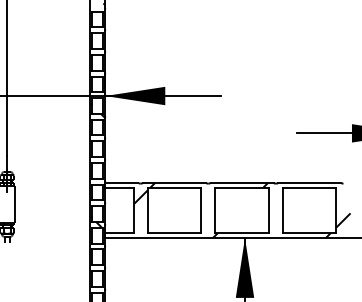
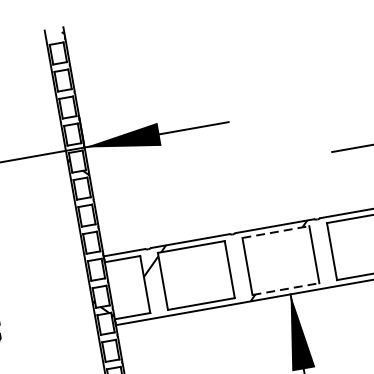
line: (242, 187) -> (276, 231), solid -> dashed
line: (242, 233) -> (286, 289), solid -> dashed

